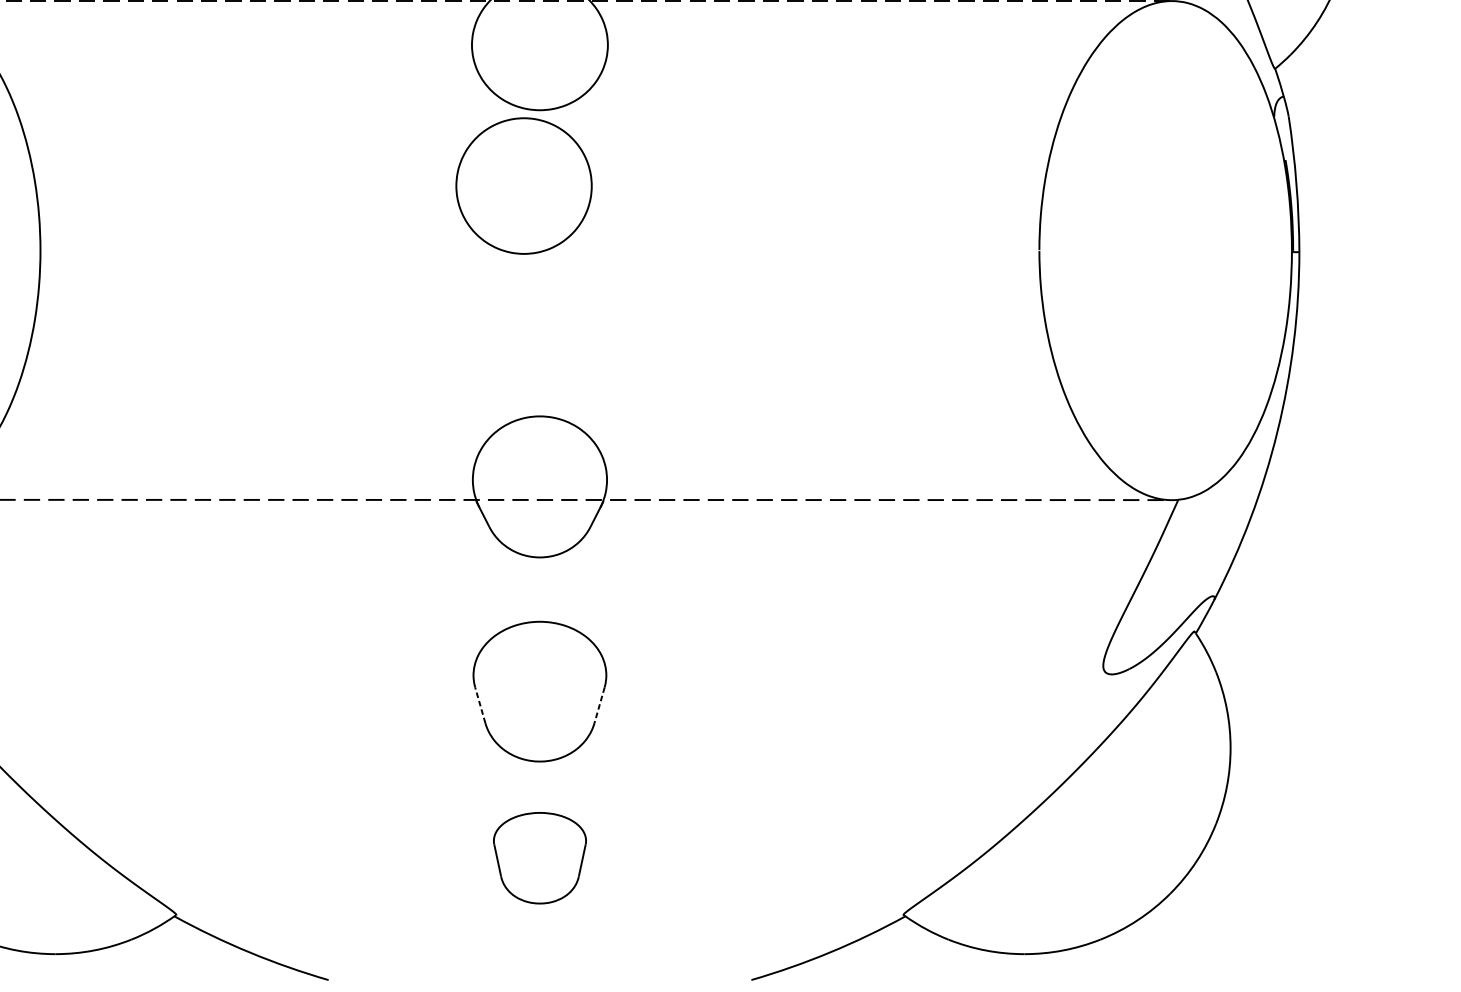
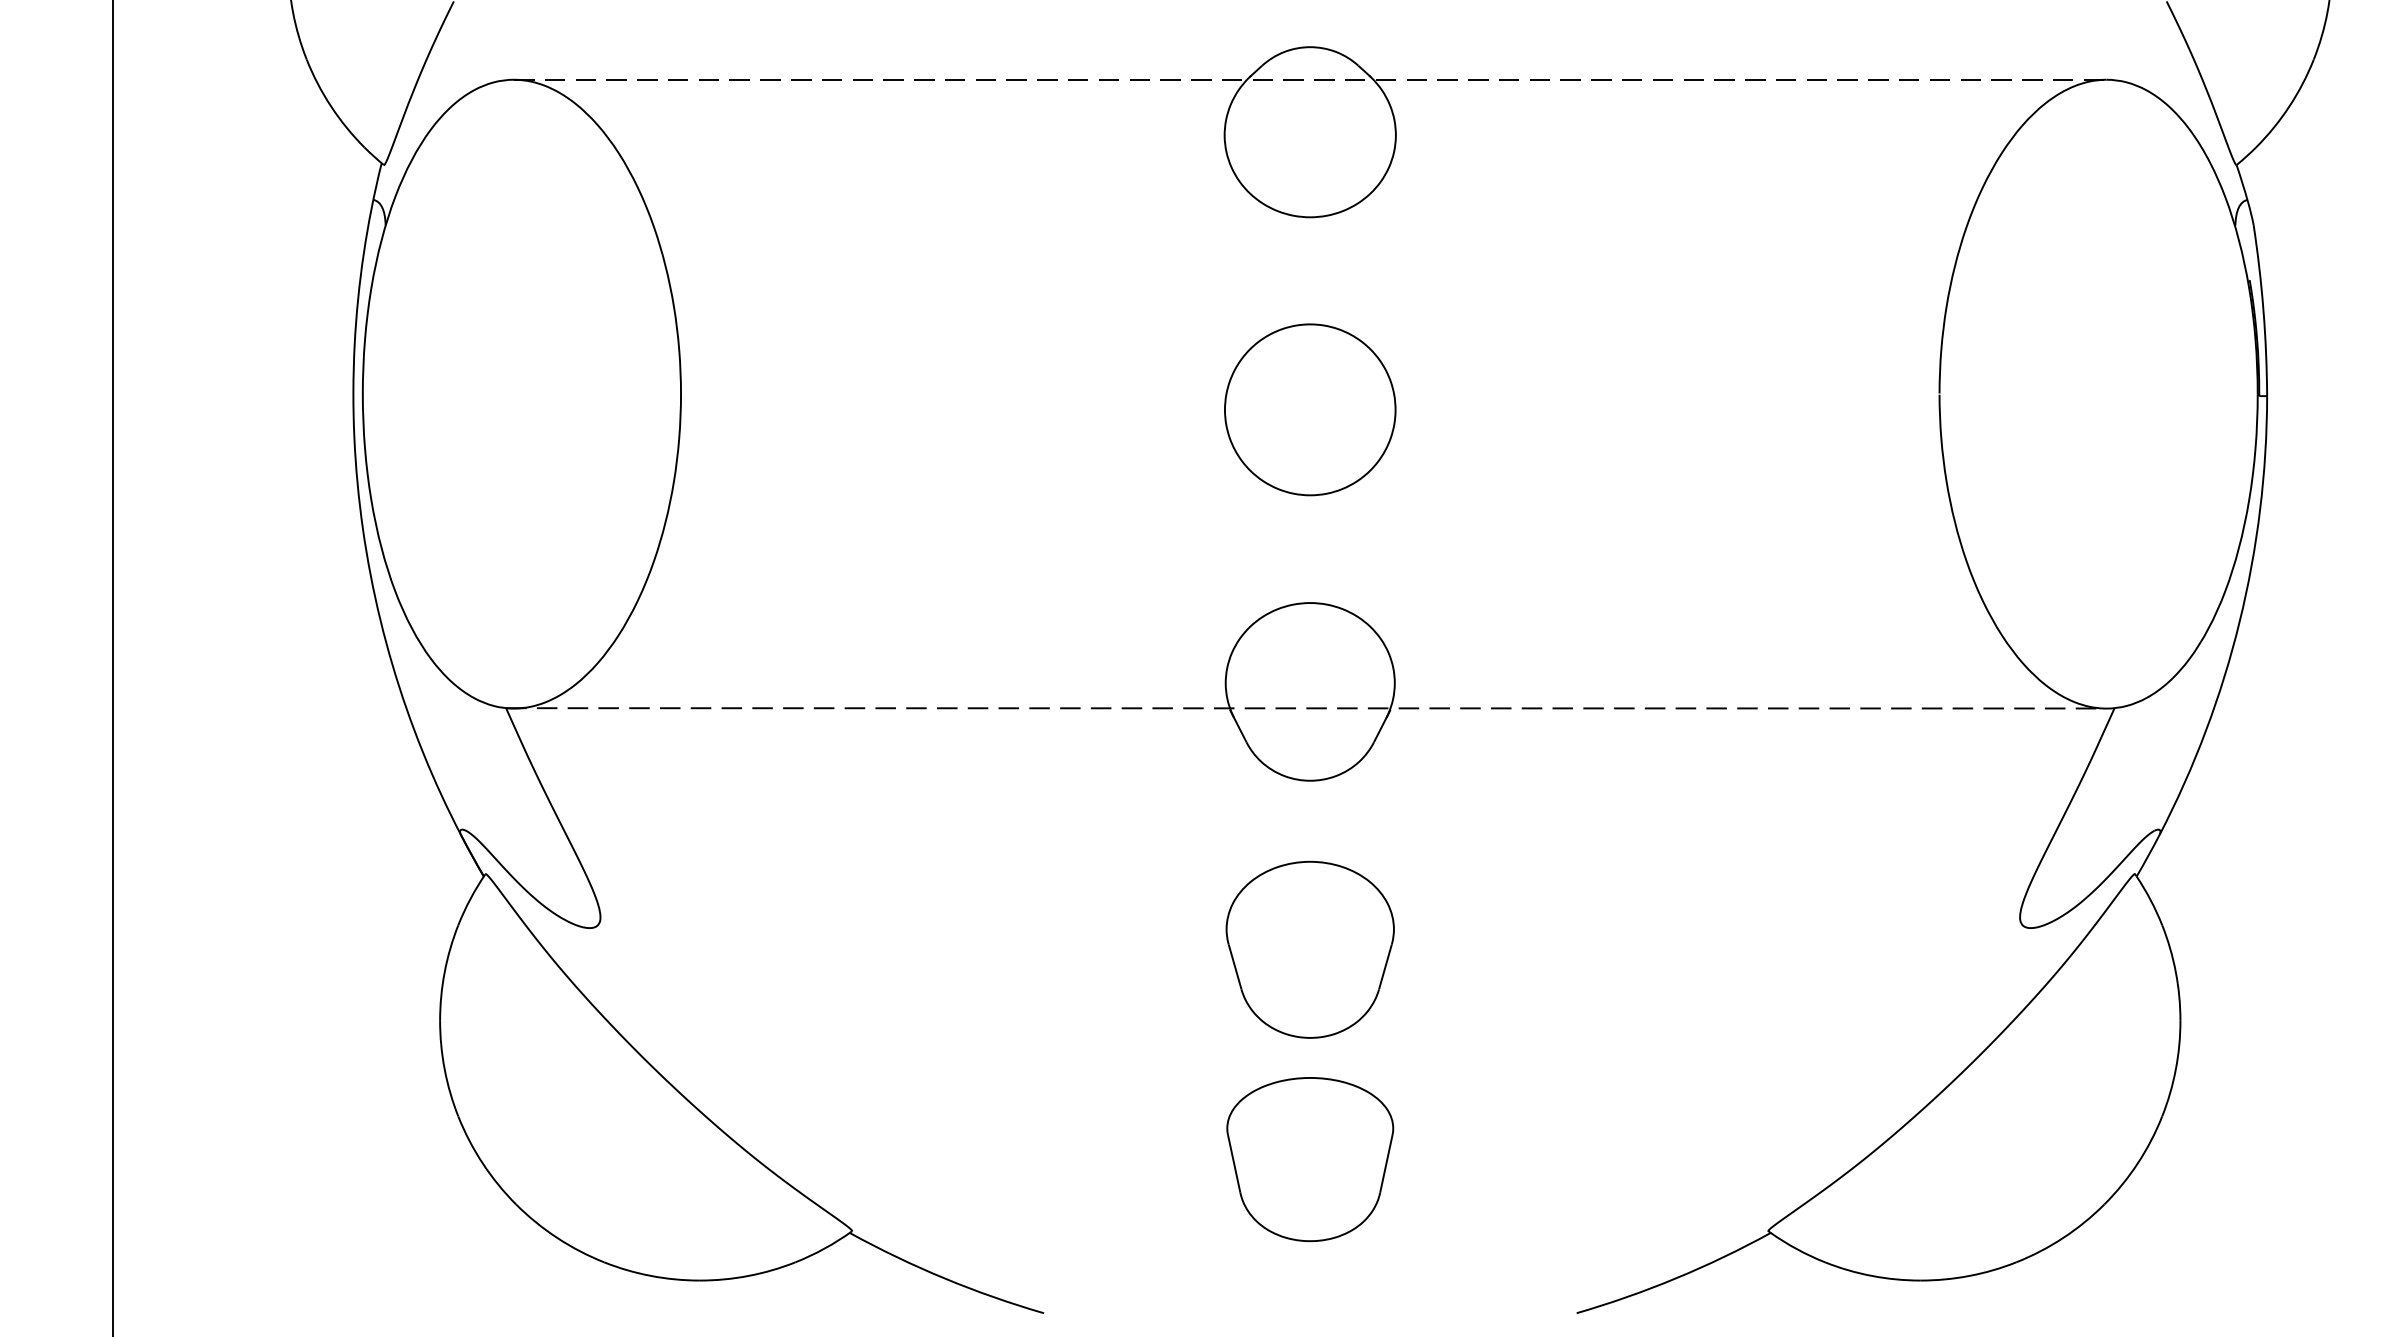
part: (524, 185) -> (1310, 409), moved
line: (479, 704) -> (1234, 966), dashed -> solid
line: (599, 705) -> (1385, 967), dashed -> solid
part: (540, 858) -> (1310, 1159), size x1.43

